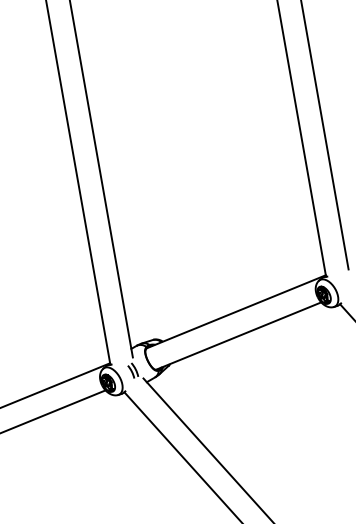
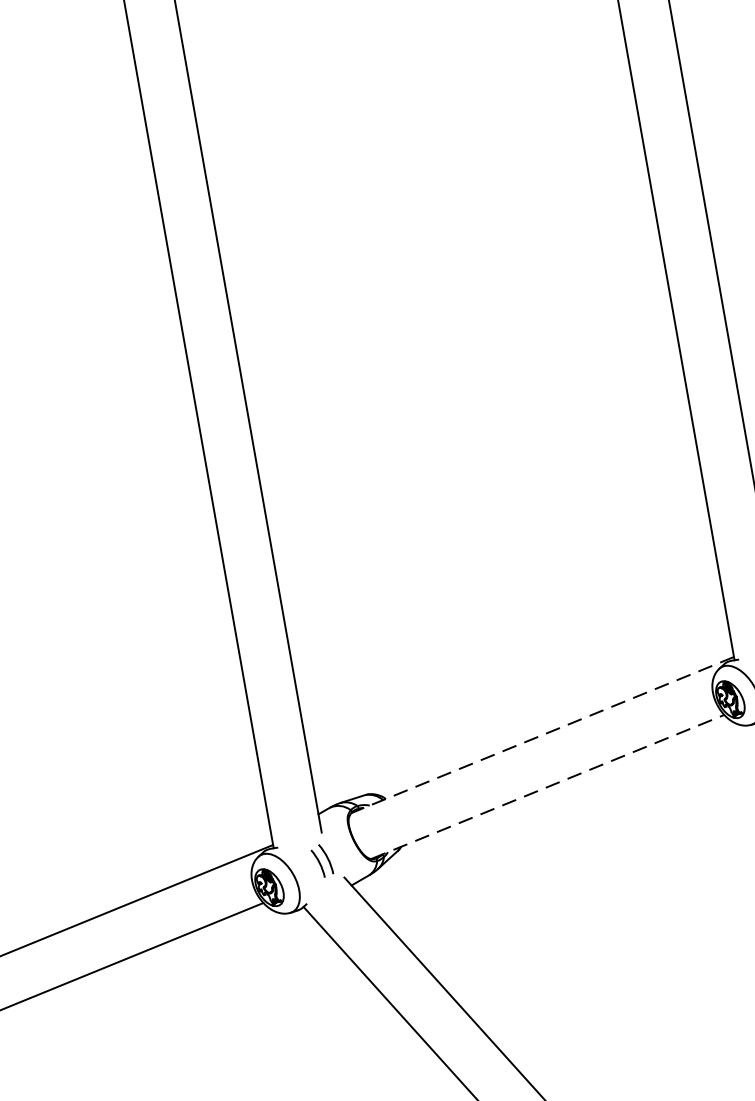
line: (236, 311) -> (543, 734), solid -> dashed
line: (239, 335) -> (549, 785), solid -> dashed

